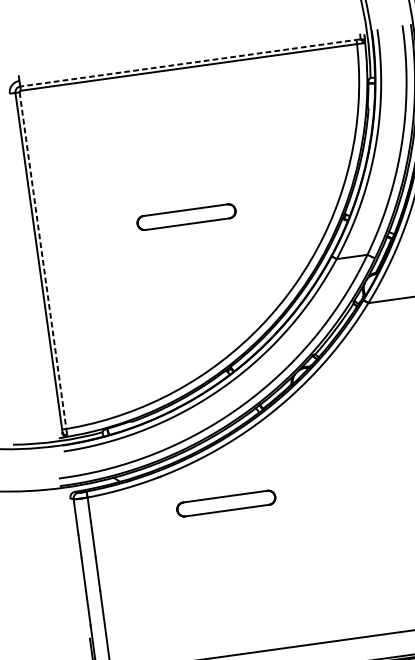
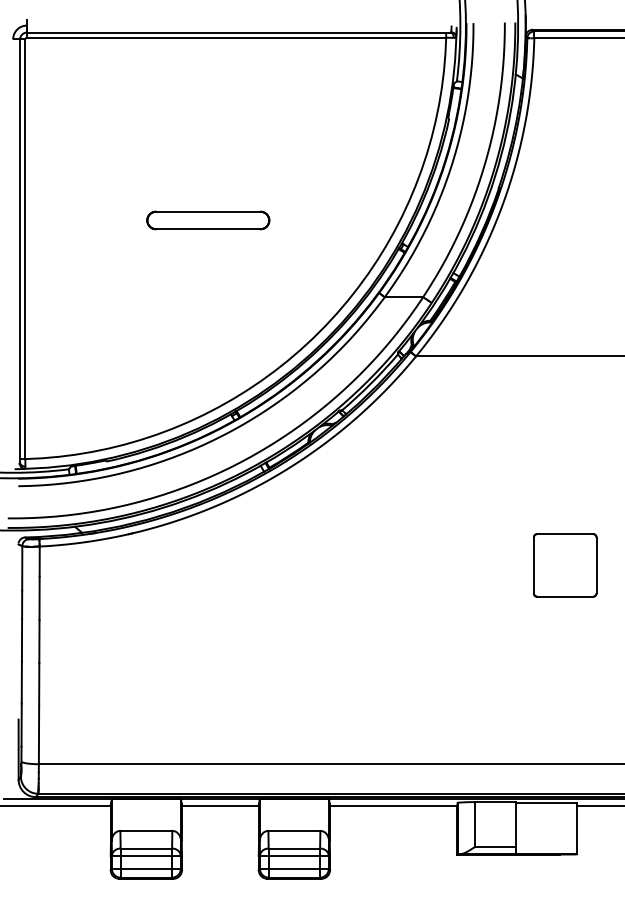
line: (189, 63) -> (237, 32), dashed -> solid
line: (43, 260) -> (25, 249), dashed -> solid
part: (226, 503) -> (208, 577), removed

